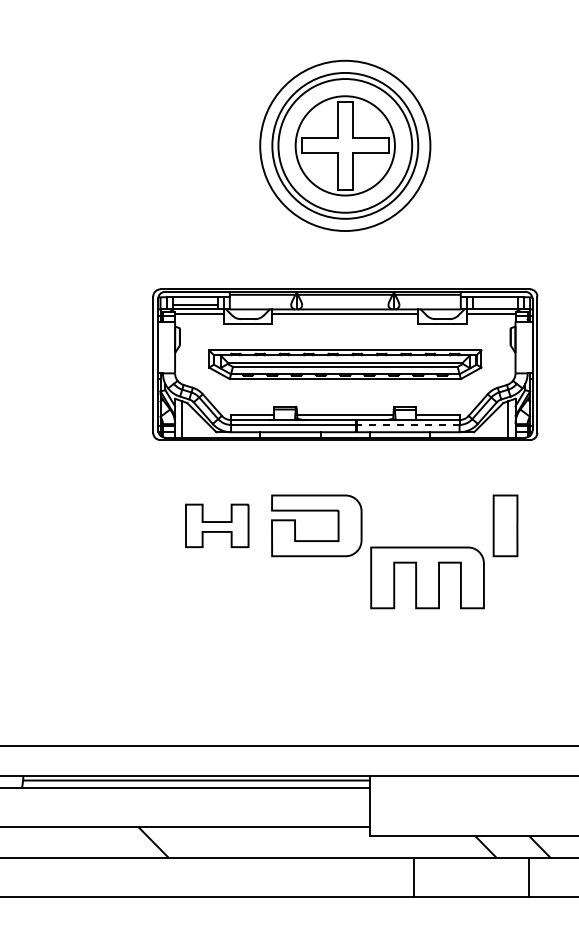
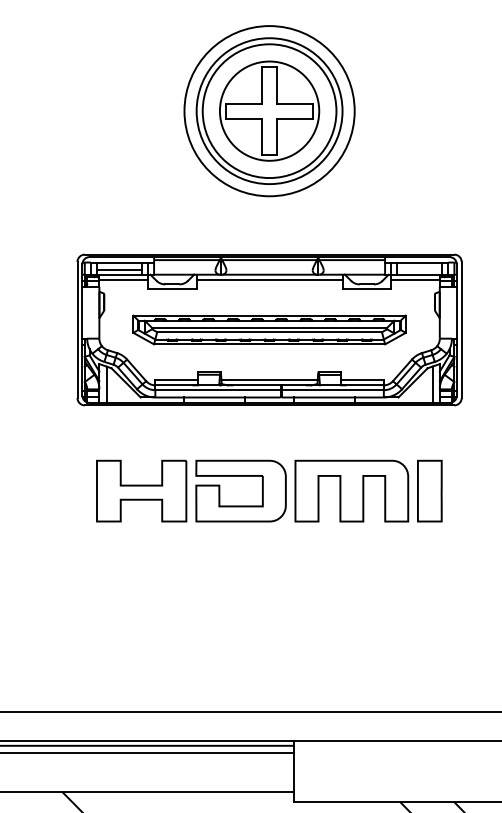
line: (408, 424) -> (332, 389), dashed -> solid
part: (216, 525) -> (140, 490), size x1.43
part: (427, 577) -> (351, 490), moved

